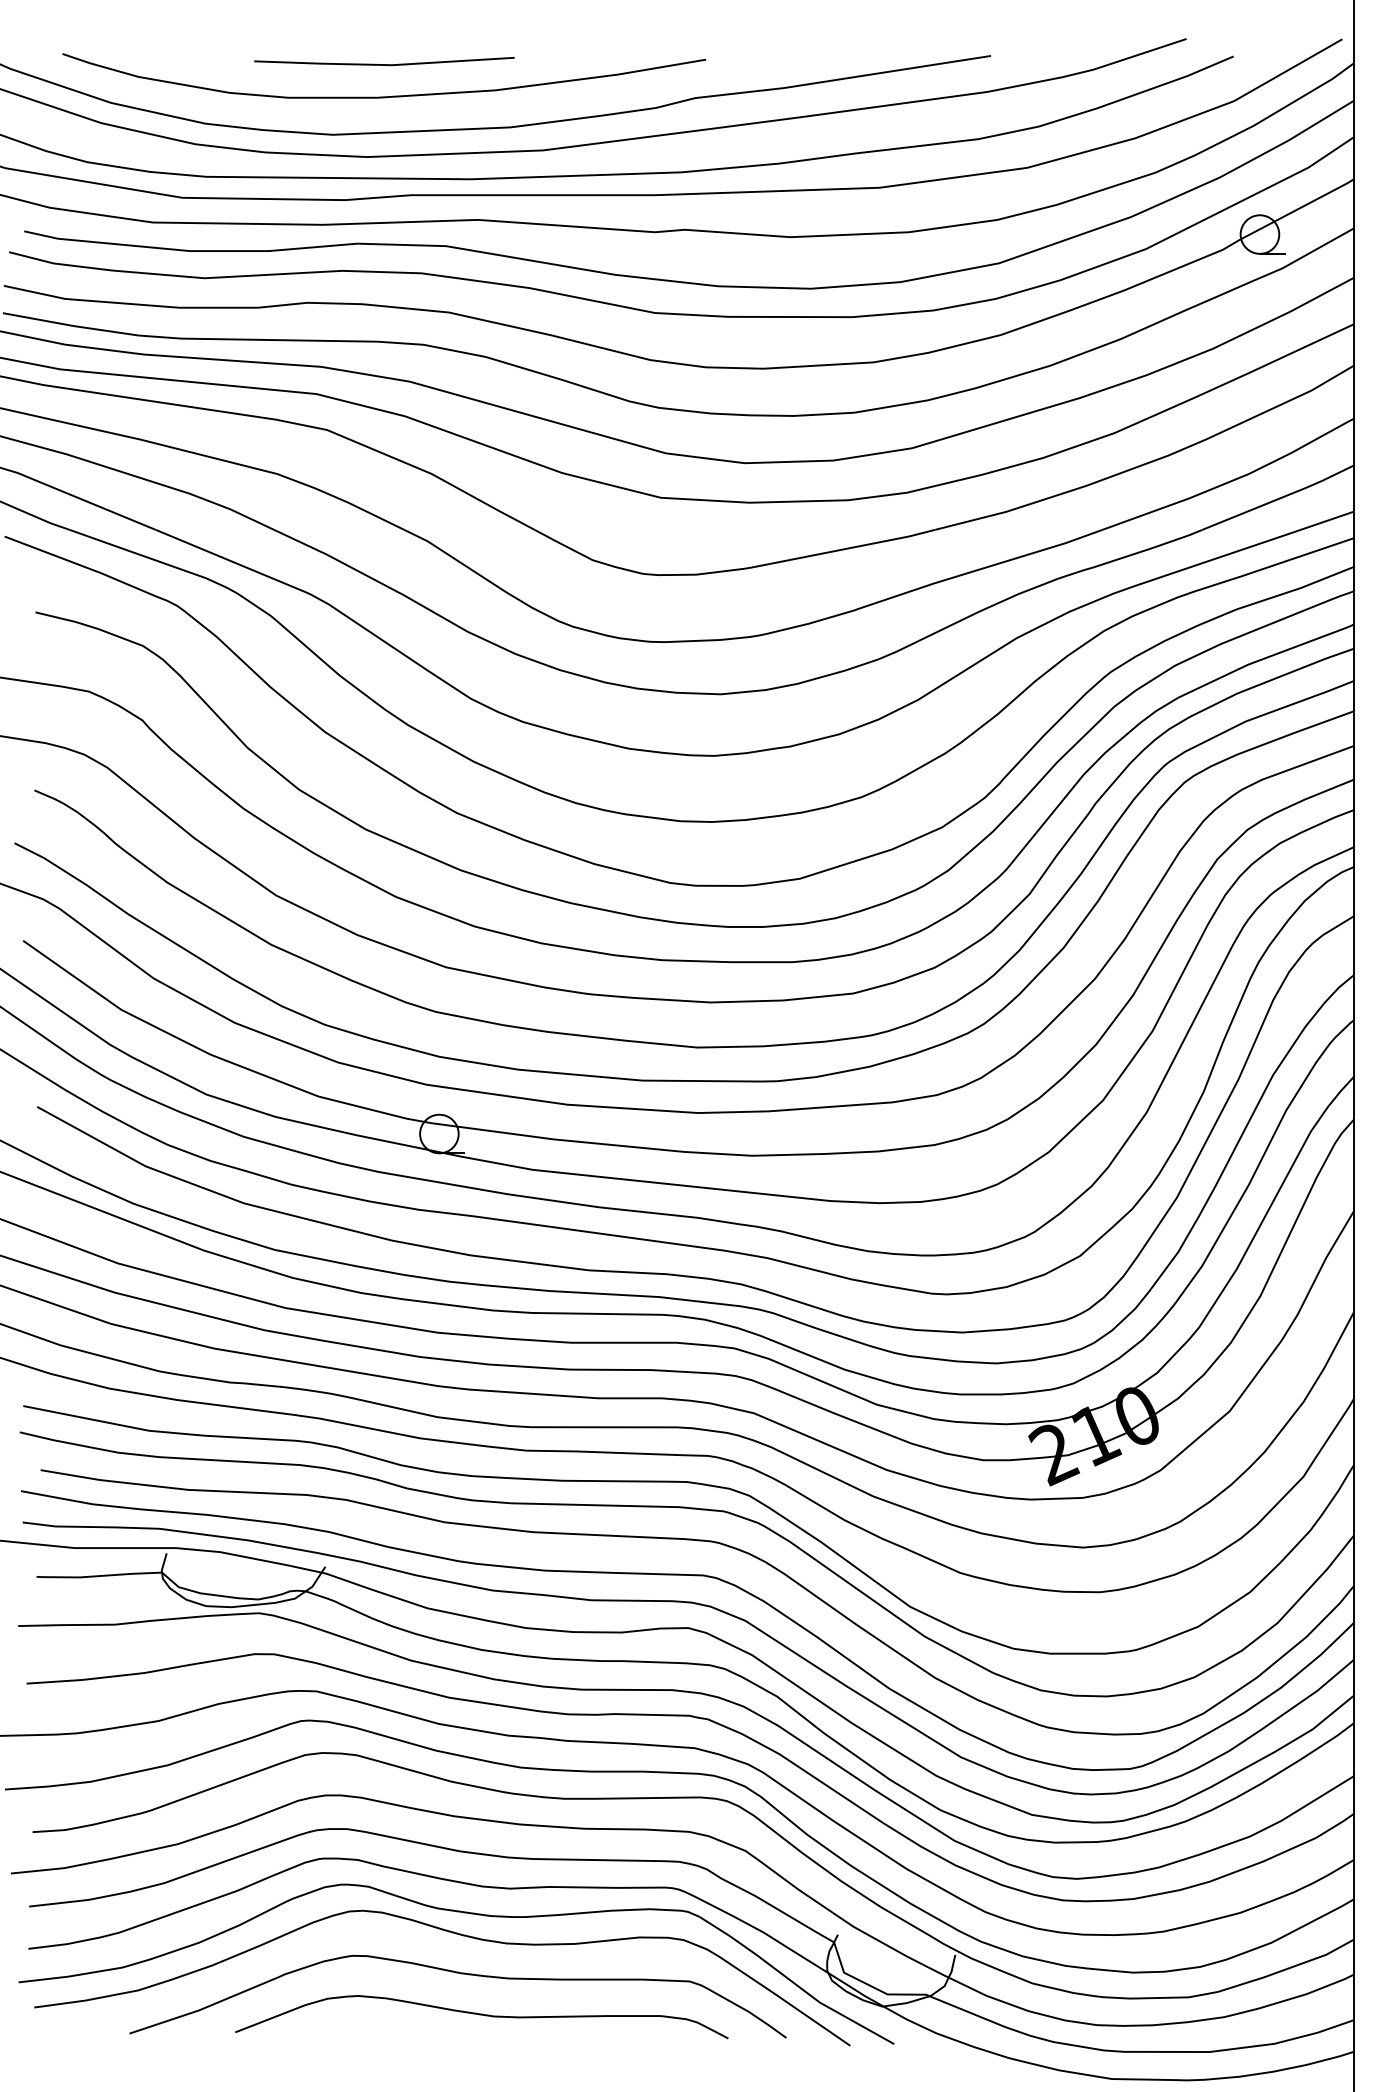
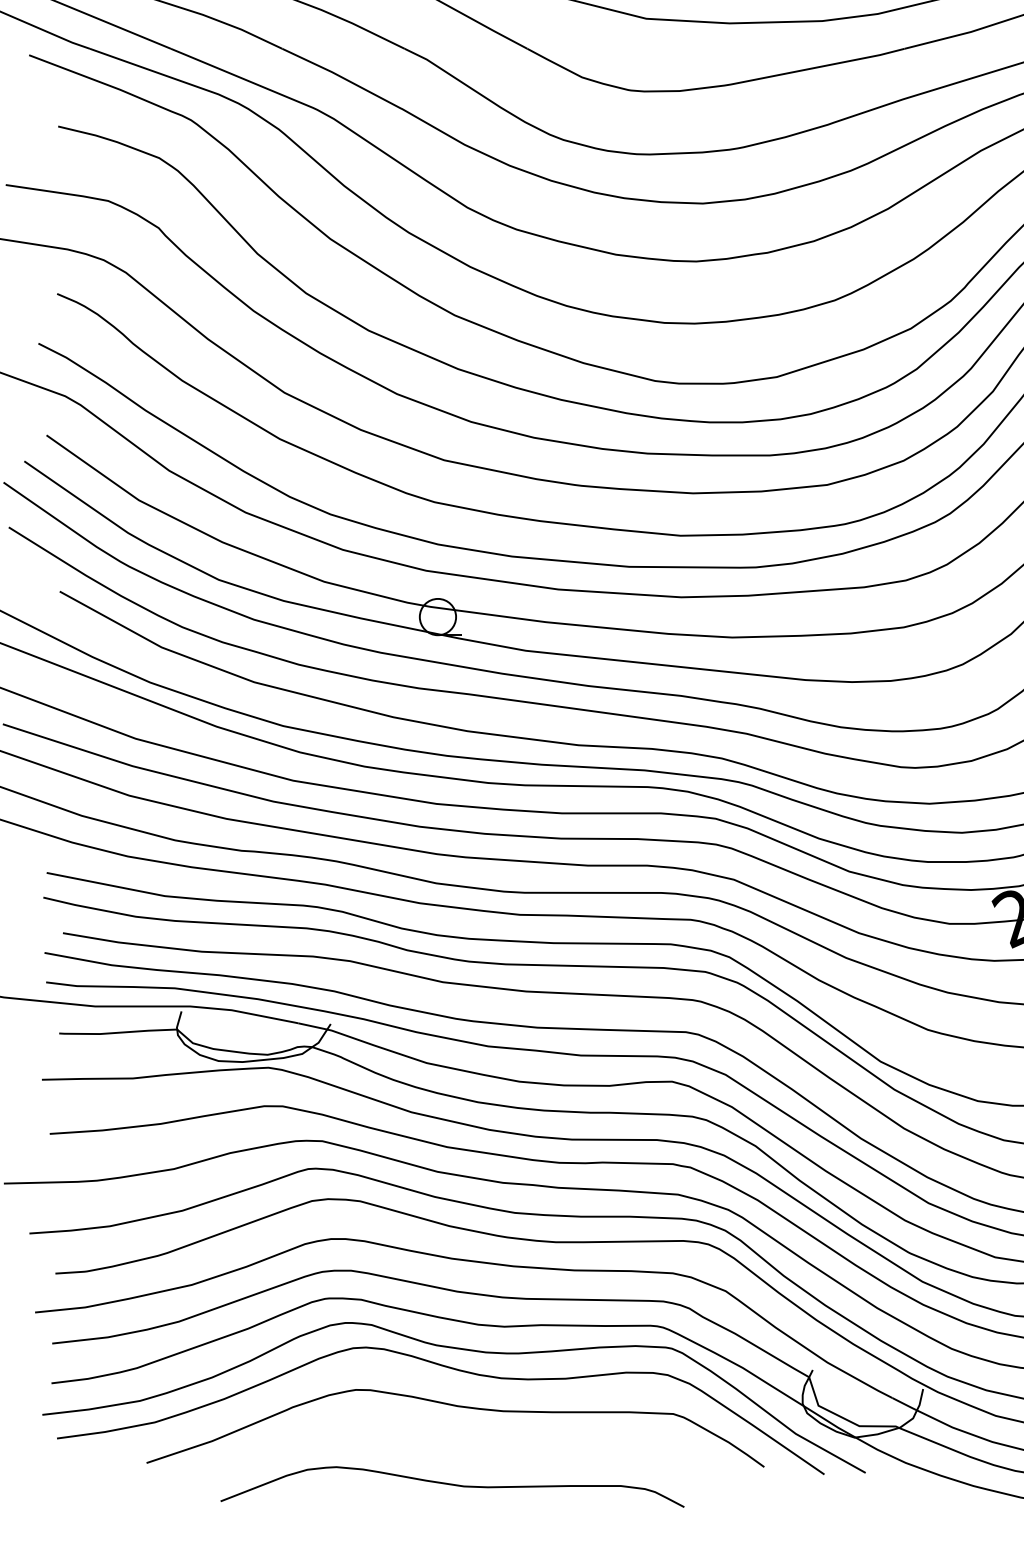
curve: (481, 2015) -> (452, 1485), moved

